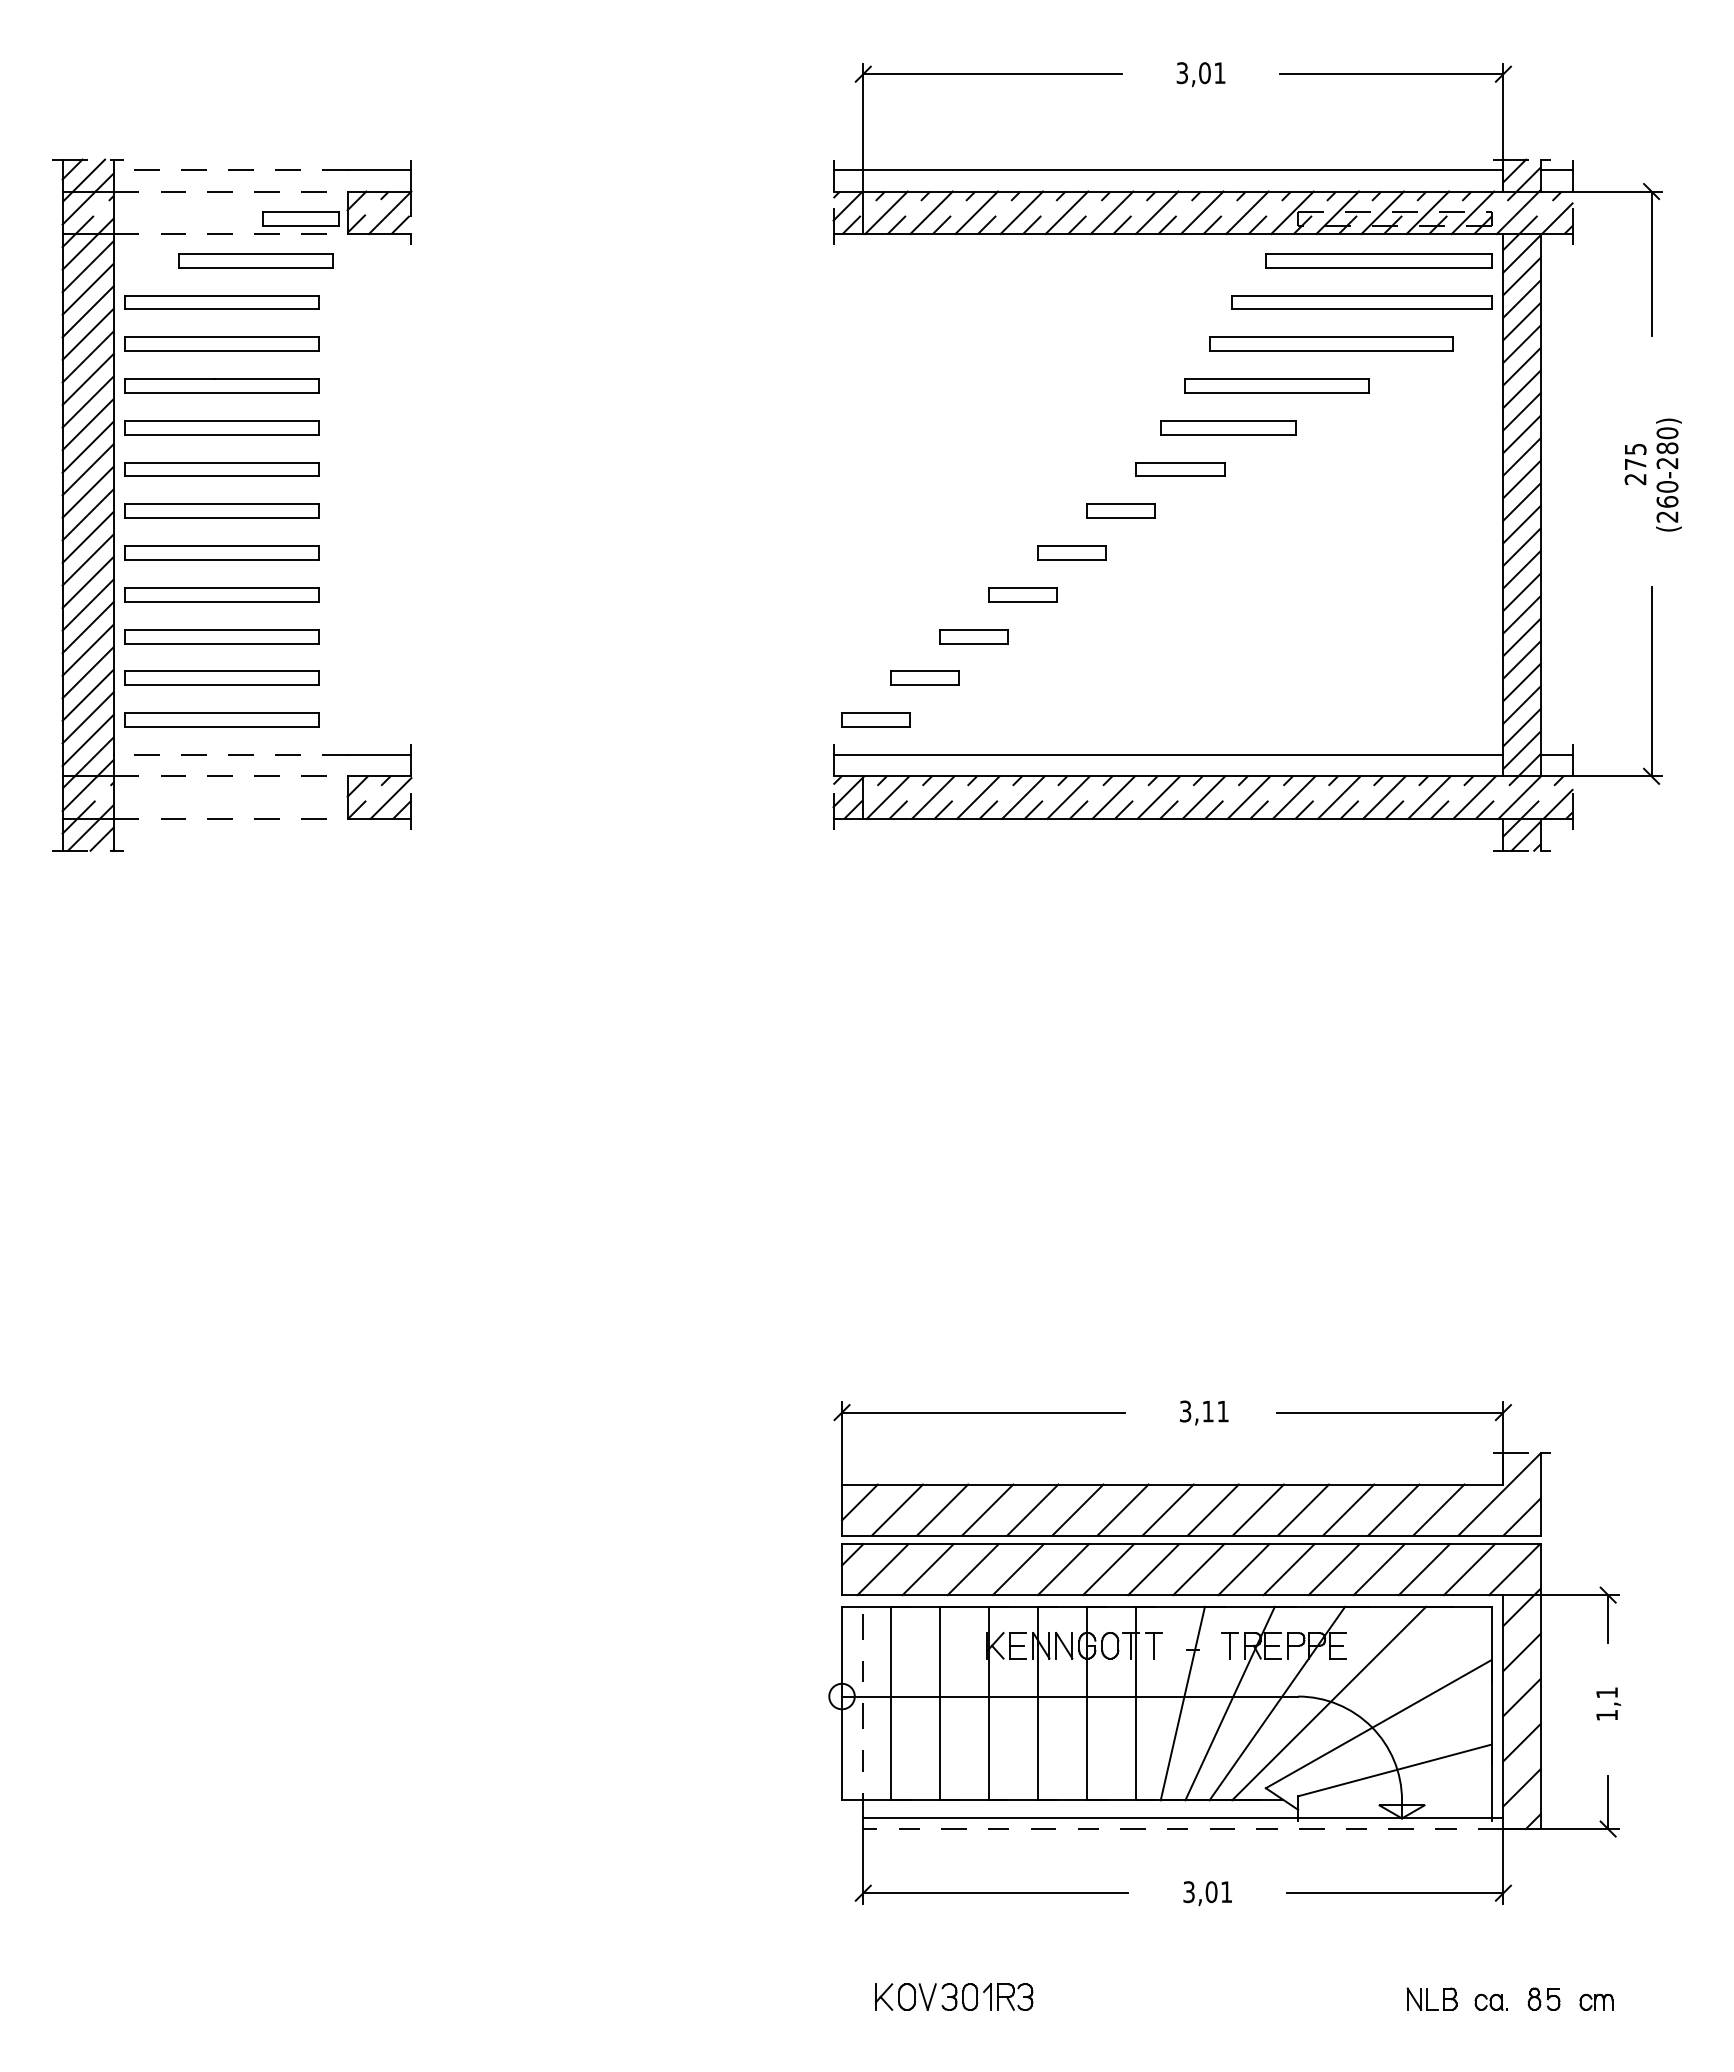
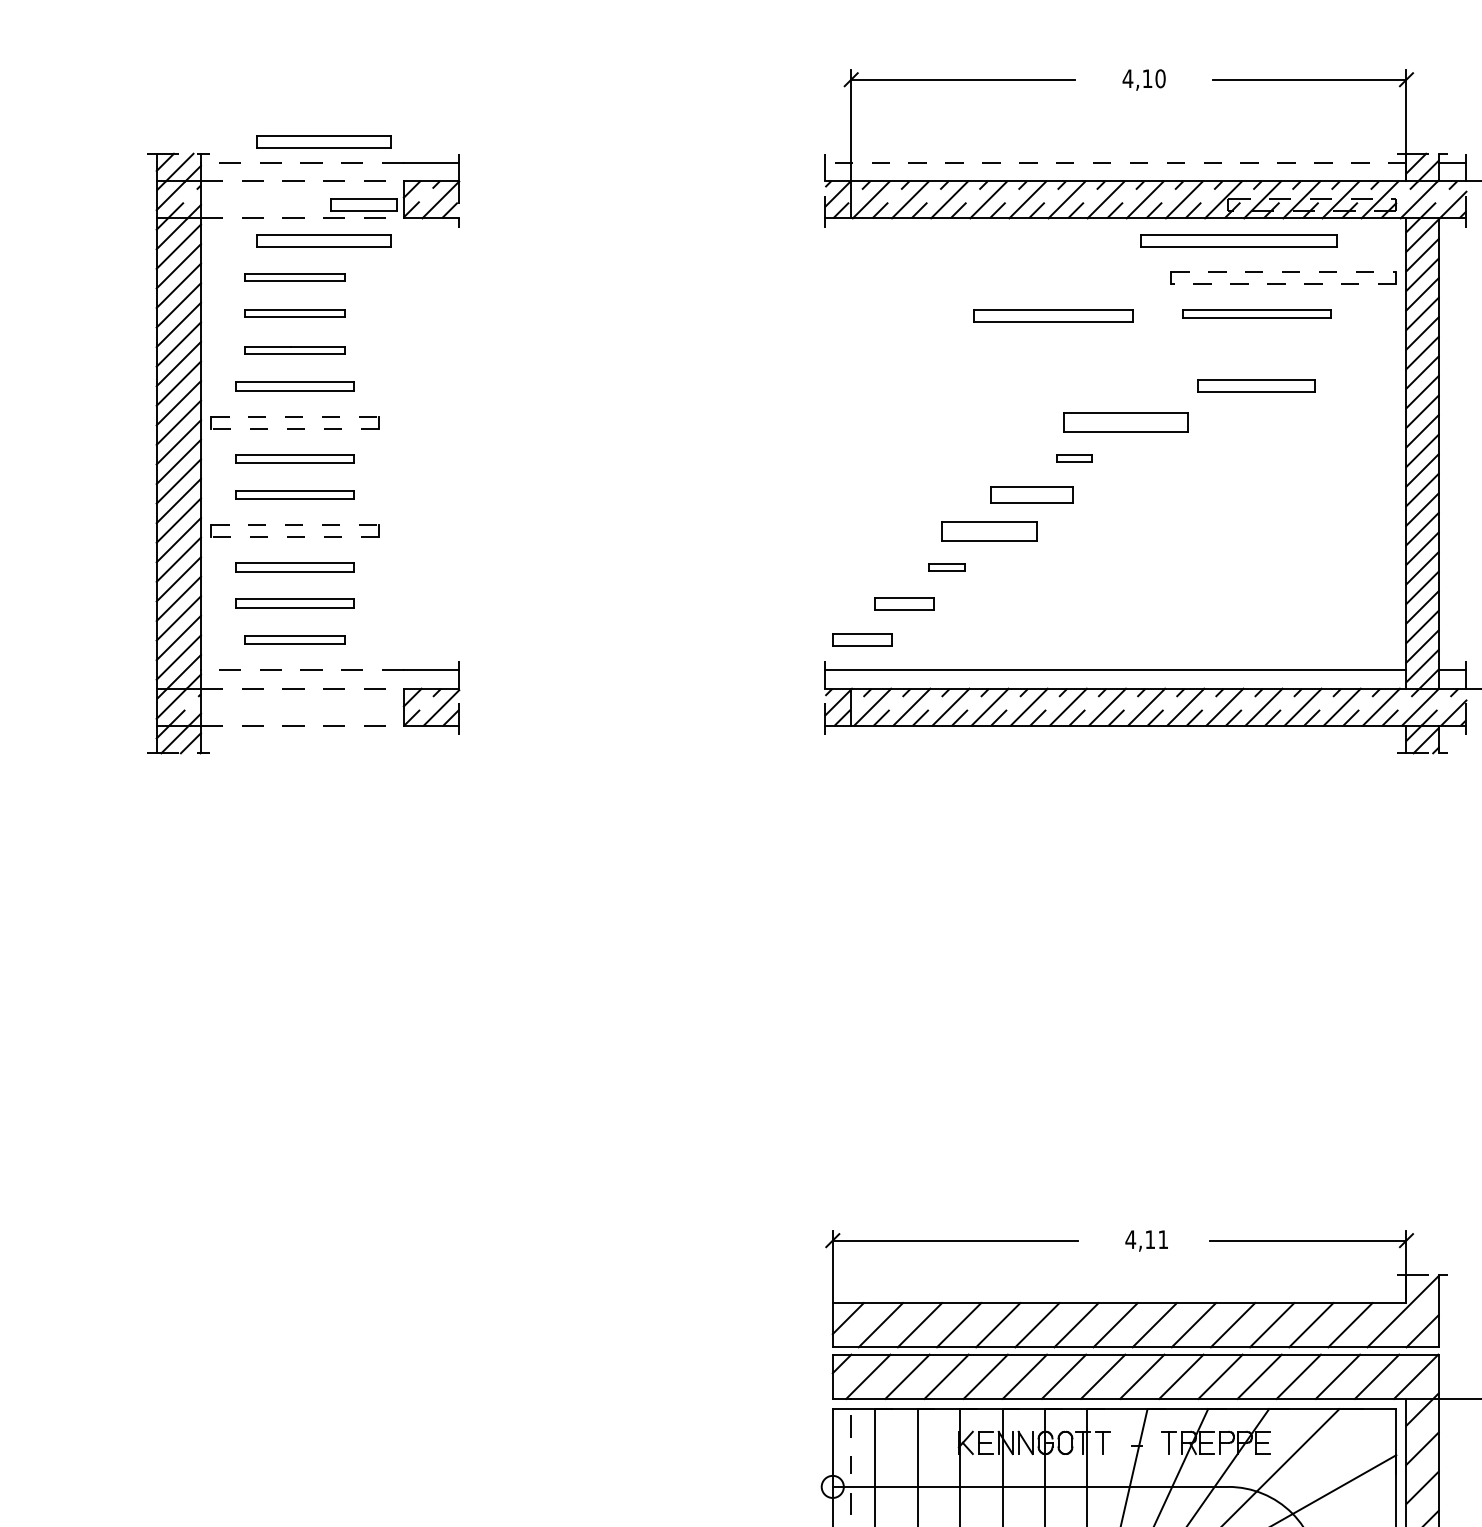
text: (1200, 73) -> (1143, 79), 3,01 -> 4,10
part: (255, 145) -> (324, 141), added
line: (1168, 170) -> (1115, 163), solid -> dashed
part: (1378, 260) -> (1239, 241), moved
line: (1361, 295) -> (1283, 271), solid -> dashed
part: (221, 302) -> (294, 277), size x0.6
line: (1361, 309) -> (1283, 283), solid -> dashed
part: (221, 343) -> (294, 313), size x0.6
part: (1331, 343) -> (1257, 313), size x0.7
part: (221, 385) -> (294, 349), size x0.6
part: (1276, 385) -> (1053, 315), moved
part: (221, 427) -> (294, 386), size x0.7
part: (1228, 427) -> (1256, 386), moved
line: (222, 462) -> (295, 416), solid -> dashed
part: (1180, 469) -> (1126, 422), size x1.6
line: (222, 476) -> (295, 428), solid -> dashed
part: (221, 510) -> (294, 458), size x0.7
part: (1120, 510) -> (1074, 458), size x0.6
part: (221, 552) -> (294, 494), size x0.7
part: (1071, 552) -> (1031, 494), size x1.4
line: (222, 587) -> (295, 524), solid -> dashed
part: (1022, 594) -> (989, 531), size x1.6
line: (222, 601) -> (295, 537), solid -> dashed
part: (221, 636) -> (294, 567), size x0.7
part: (973, 636) -> (946, 567), size x0.6
part: (221, 677) -> (294, 602), size x0.7
part: (221, 719) -> (294, 639), size x0.6
text: (1185, 1411) -> (1130, 1239), 3,11 -> 4,11

